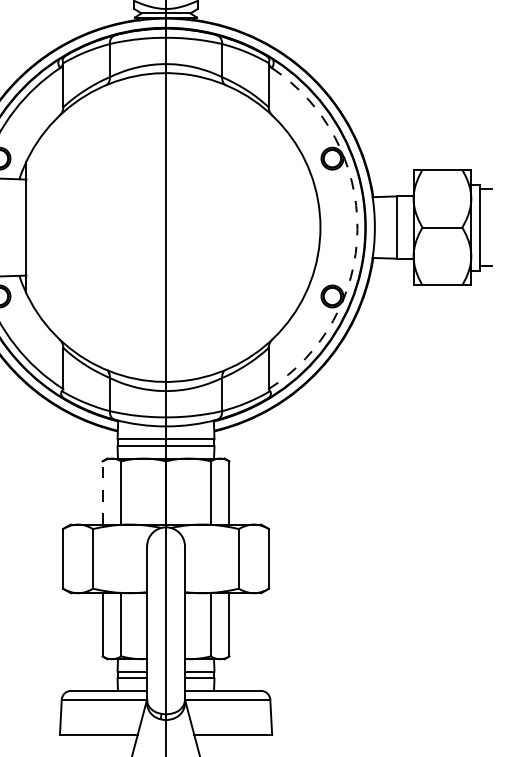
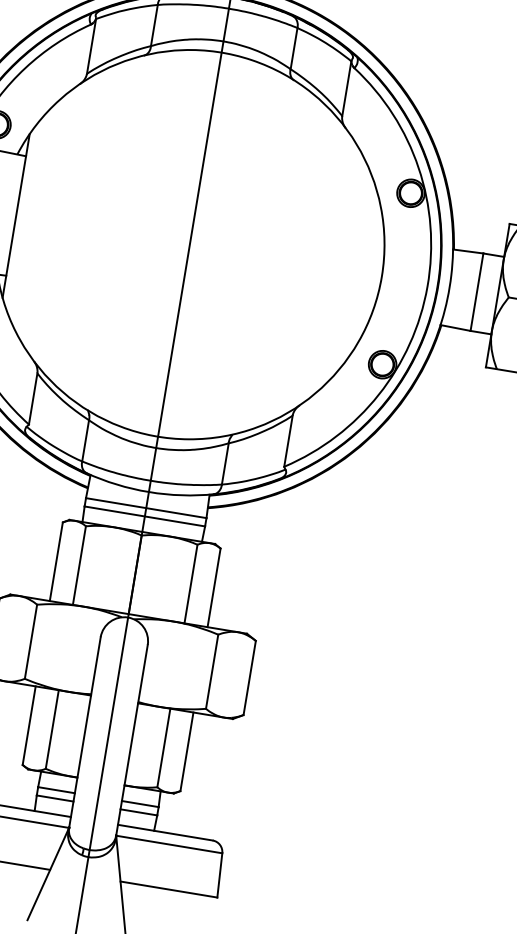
arc: (357, 229) -> (427, 286), dashed -> solid
line: (102, 493) -> (56, 562), dashed -> solid

